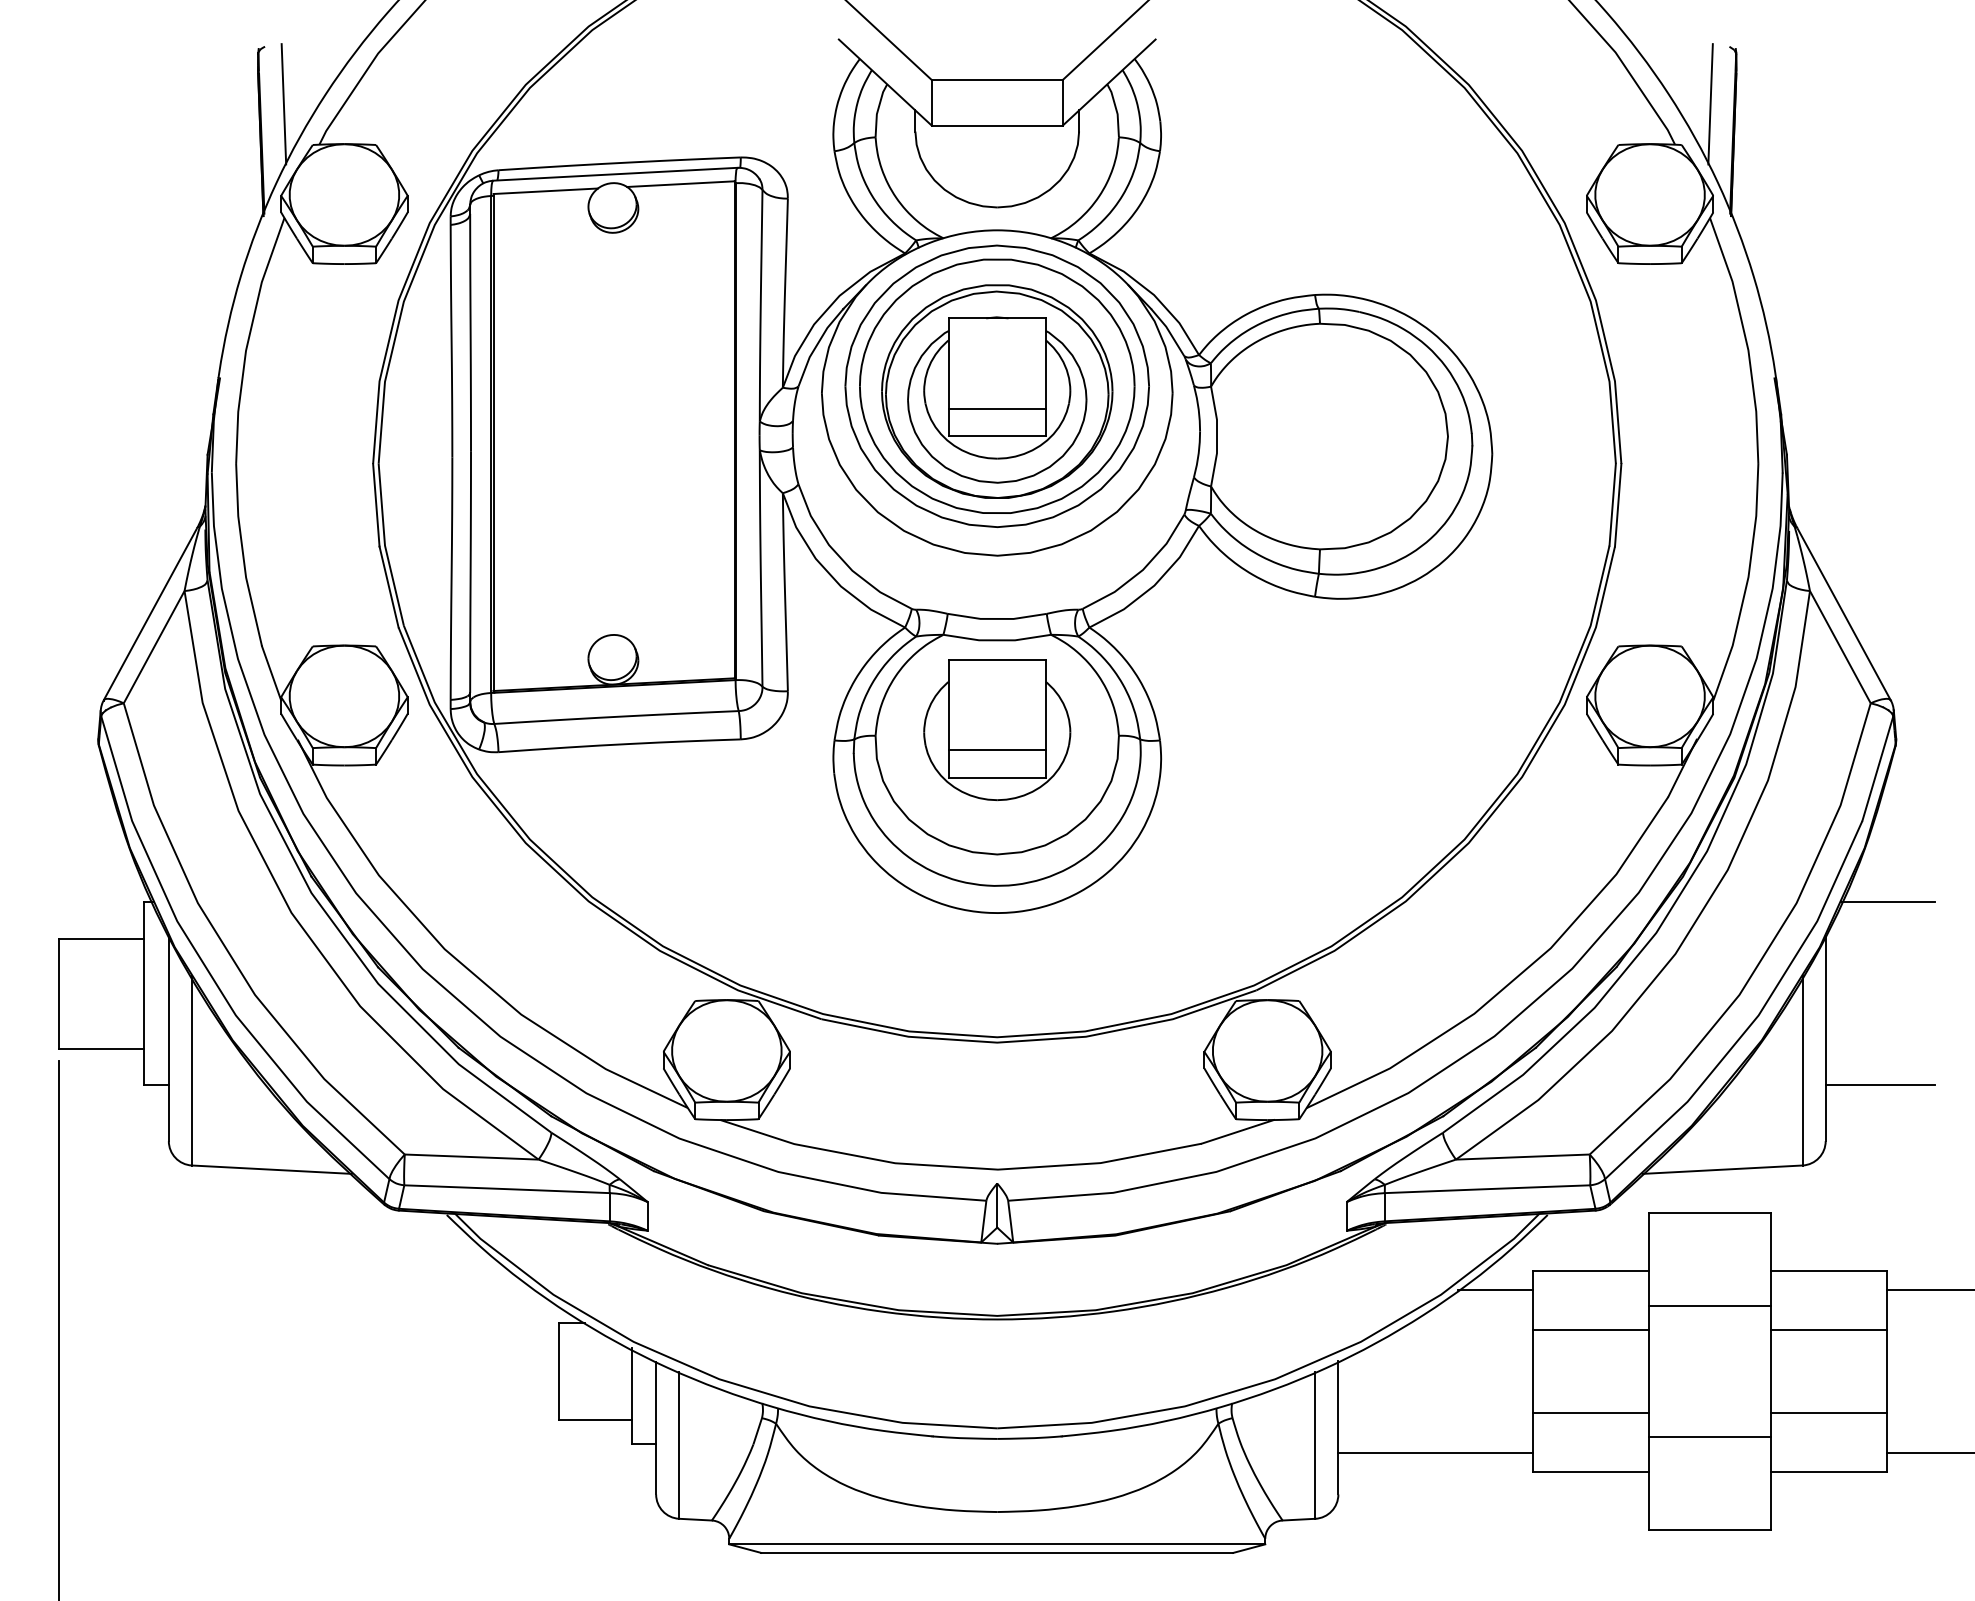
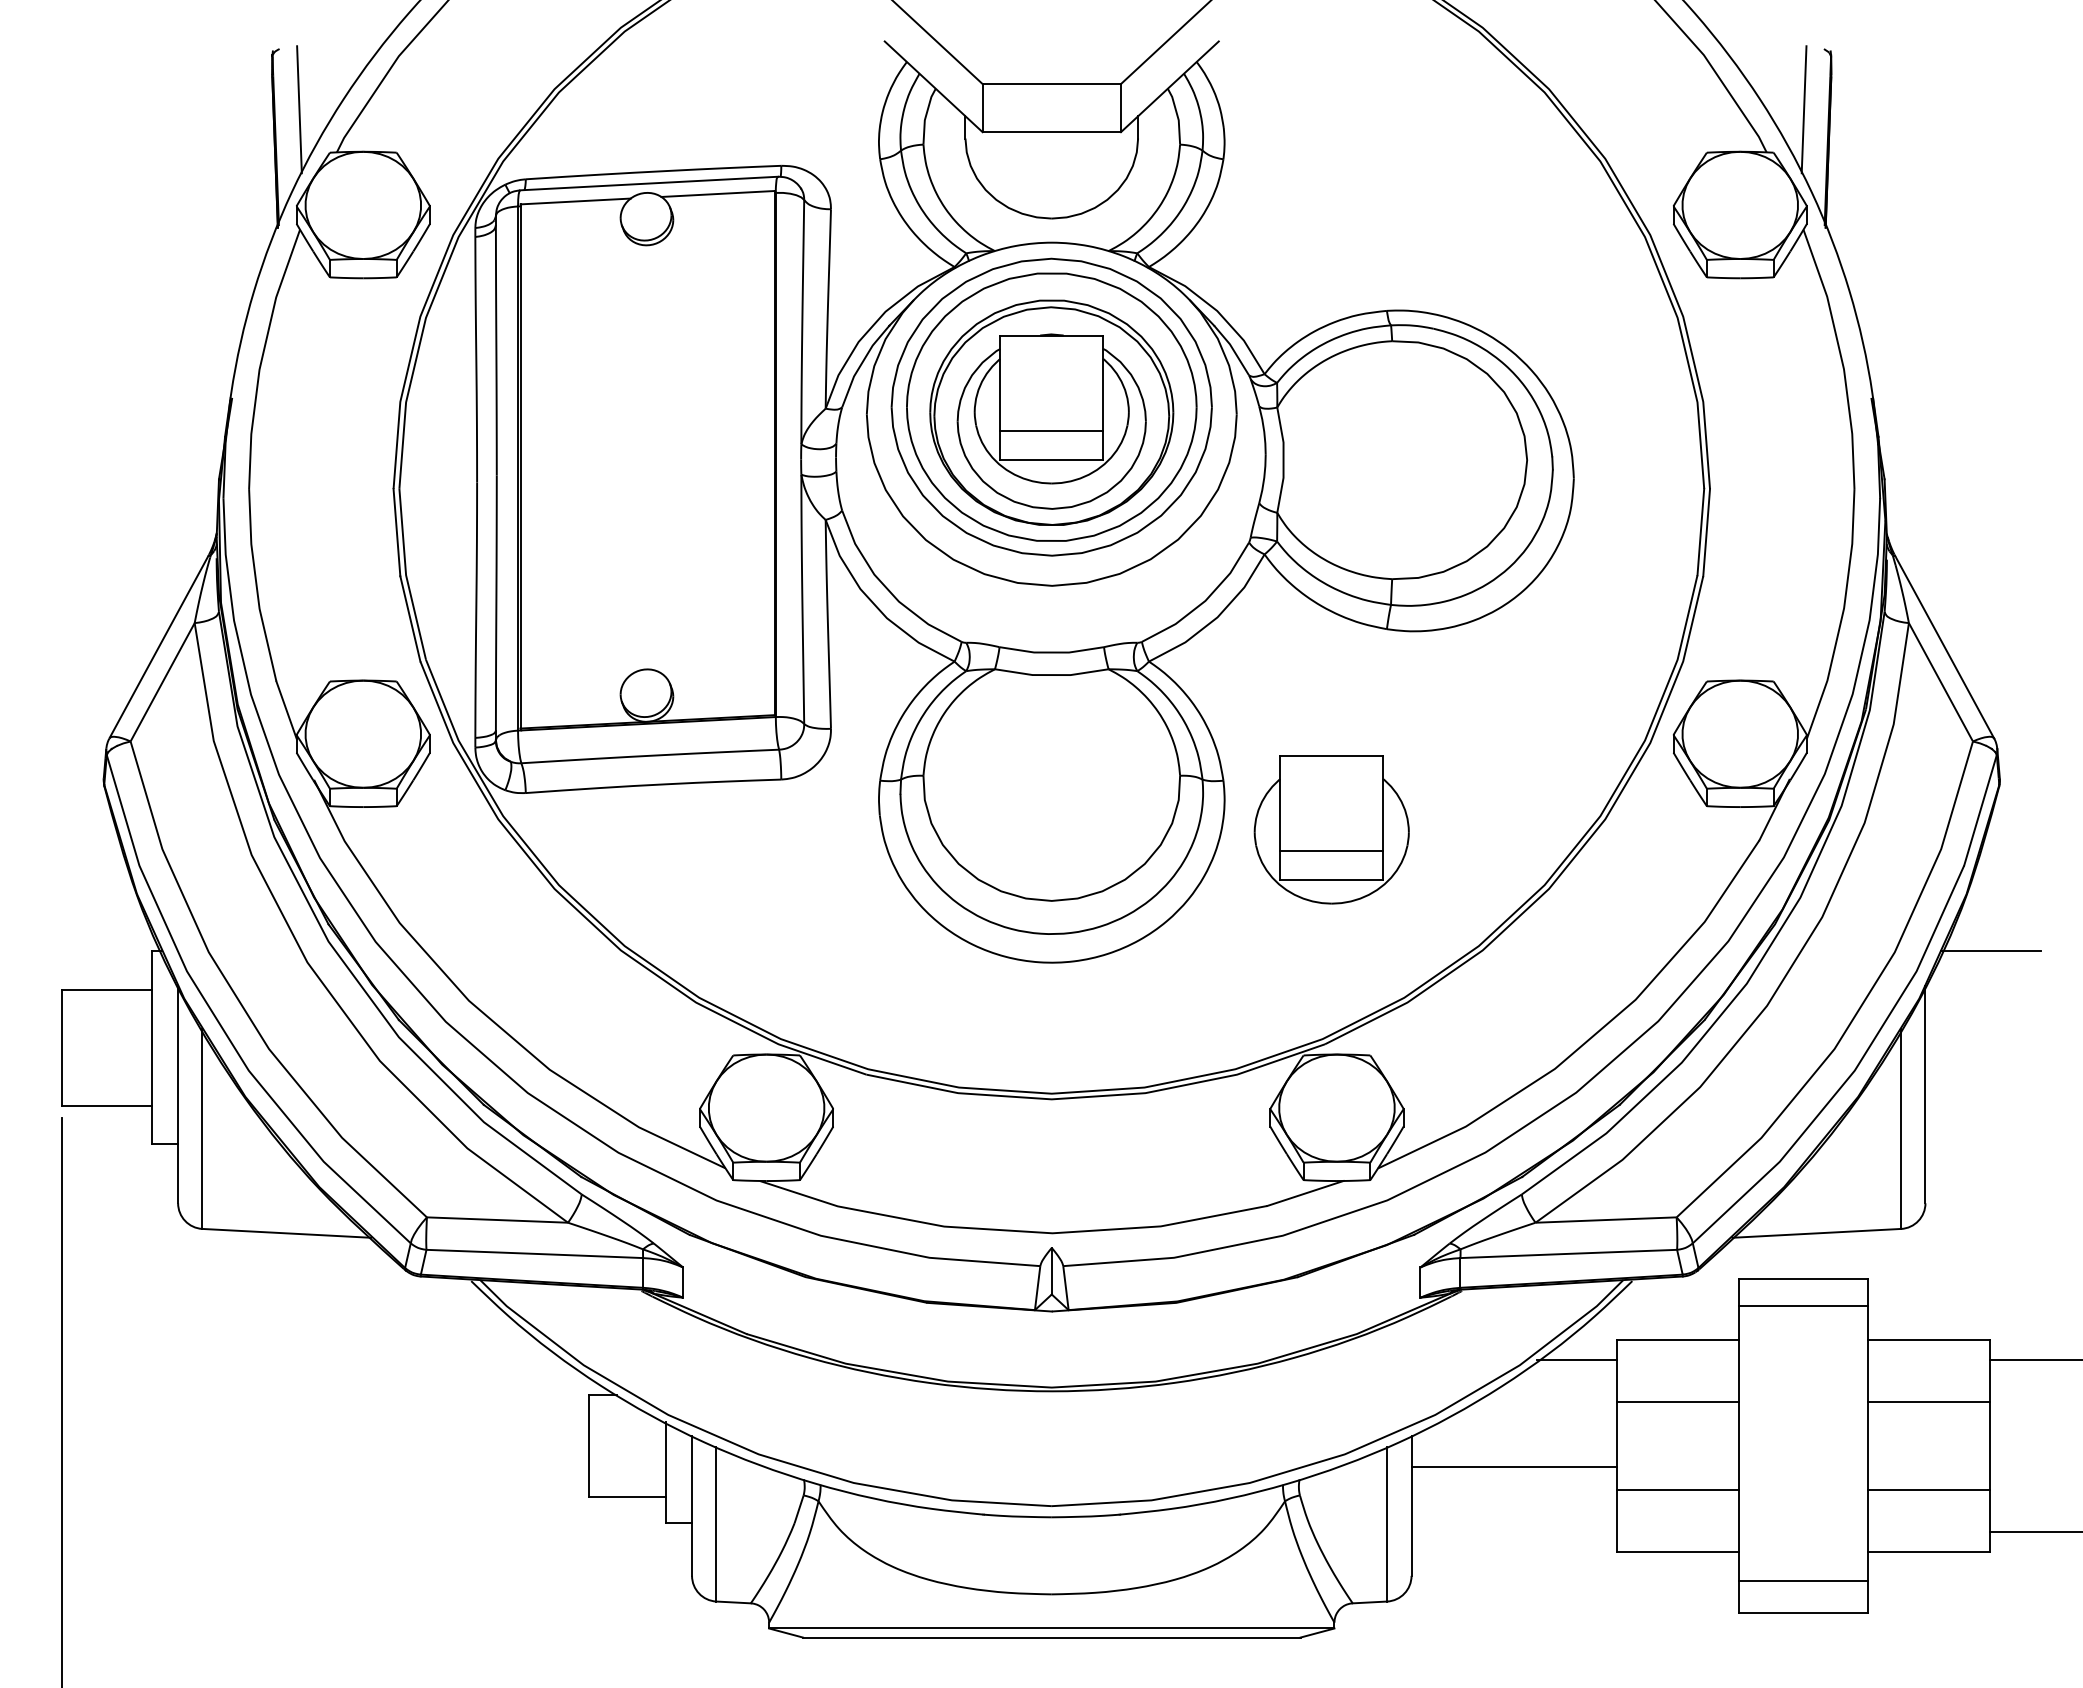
part: (996, 729) -> (1331, 829), moved
line: (1880, 1085) -> (1983, 1144), removed
line: (1710, 1305) -> (1803, 1305), moved
line: (1710, 1437) -> (1803, 1581), moved
line: (1435, 1453) -> (1514, 1467), moved

